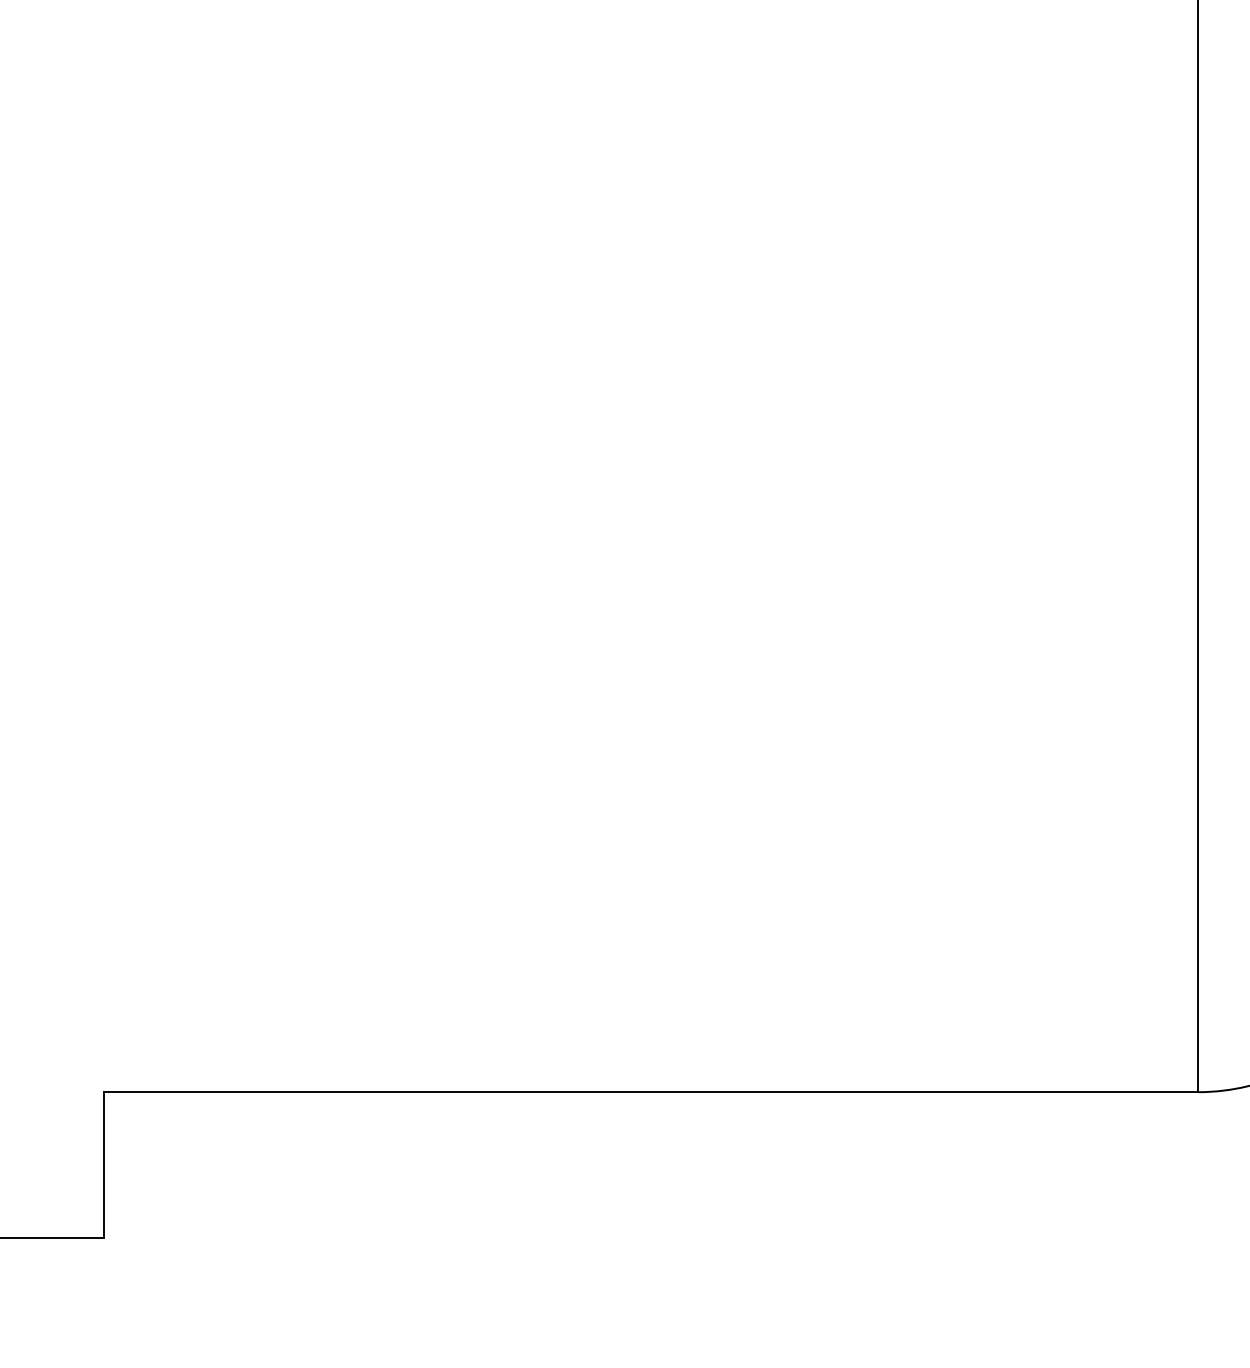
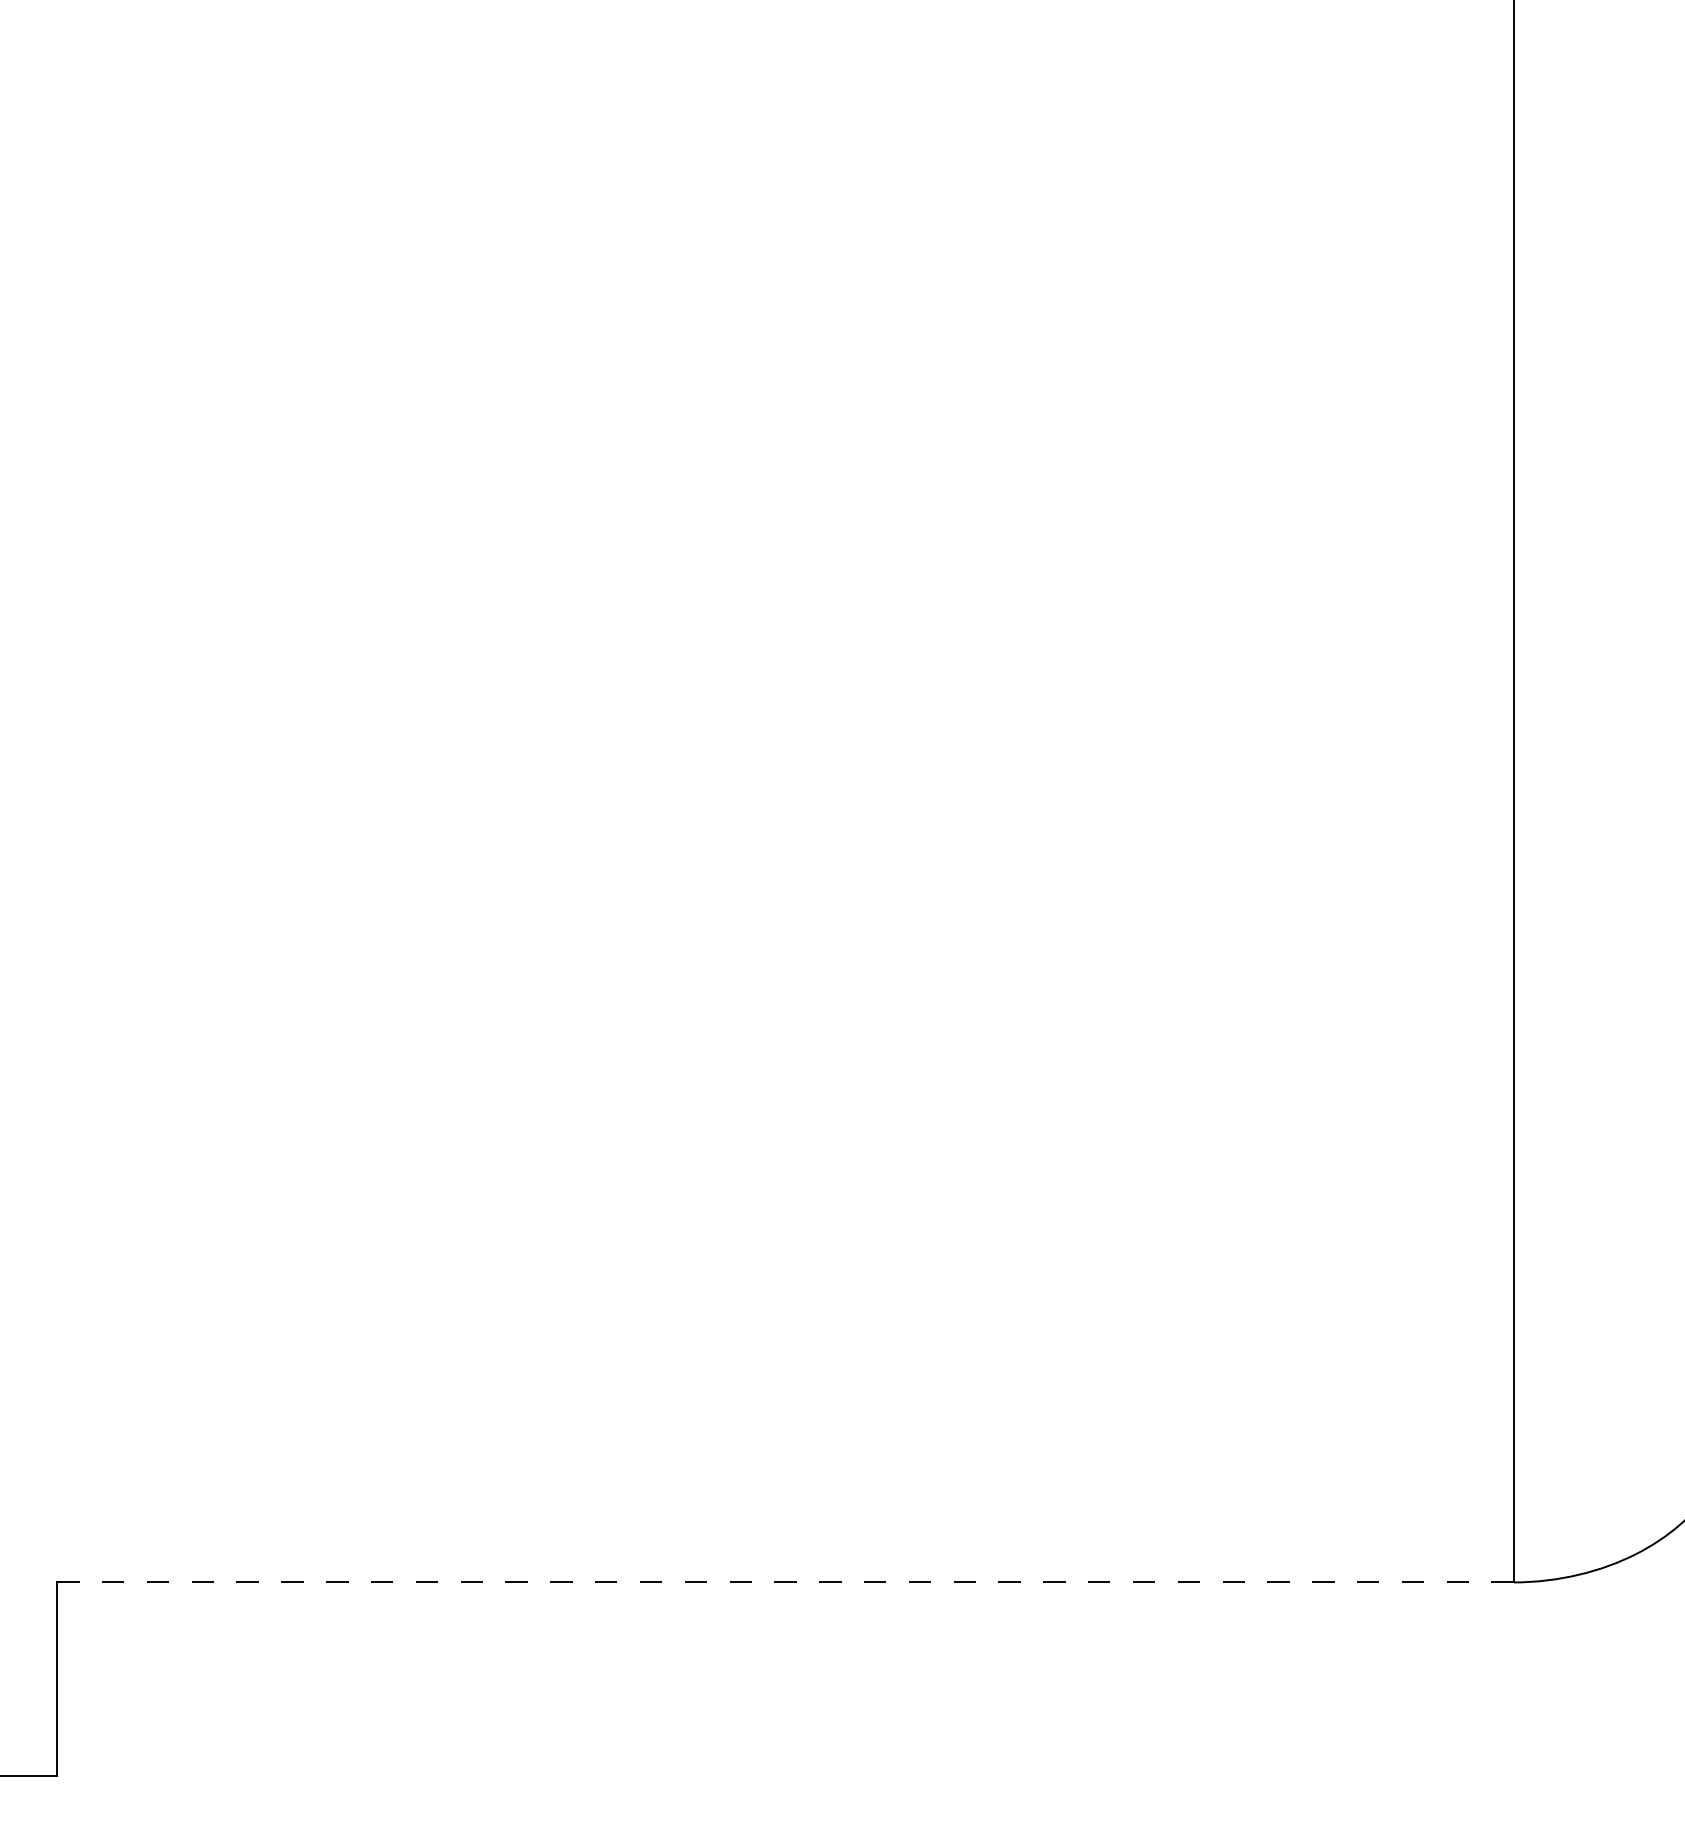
line: (652, 1092) -> (786, 1582), solid -> dashed

